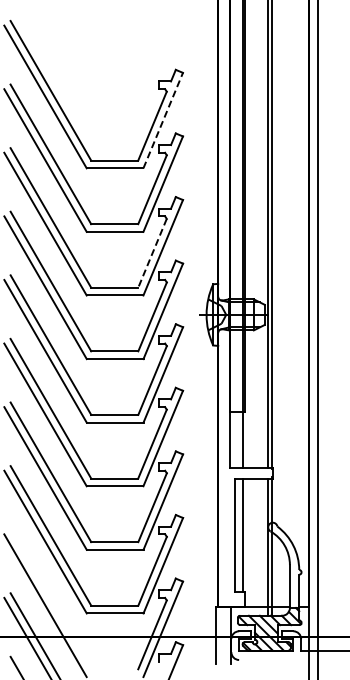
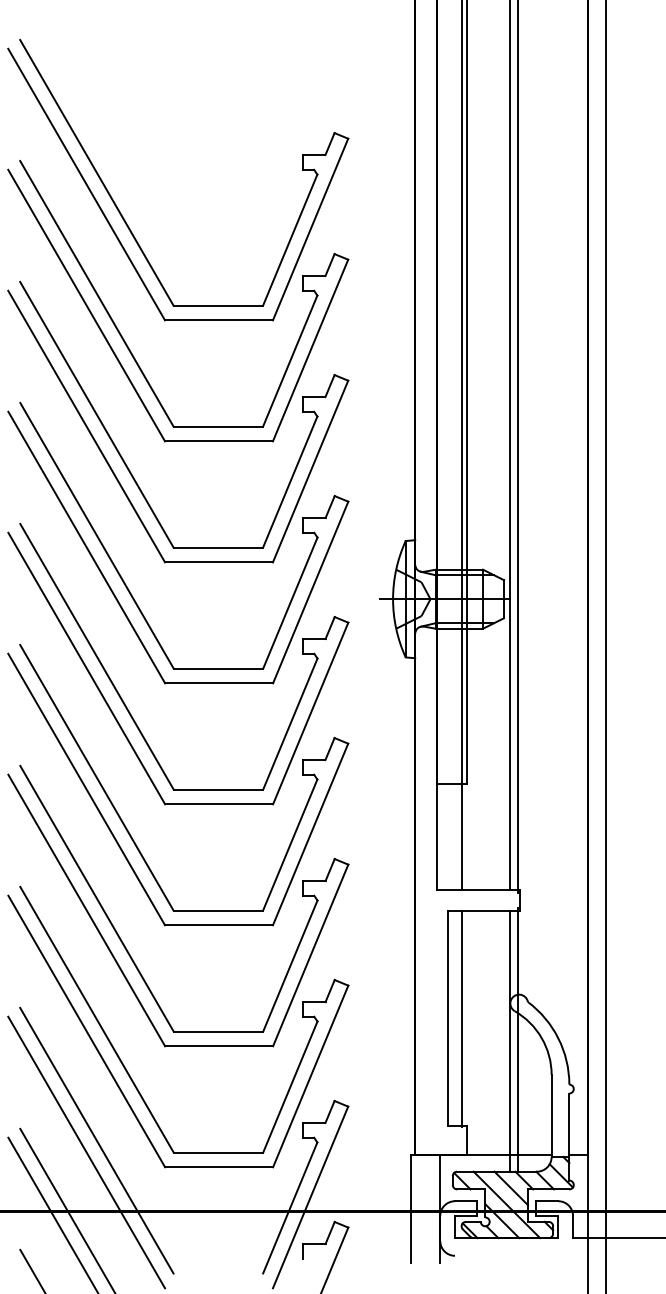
line: (163, 120) -> (311, 229), dashed -> solid
line: (152, 253) -> (290, 482), dashed -> solid
line: (50, 599) -> (96, 1140), added

